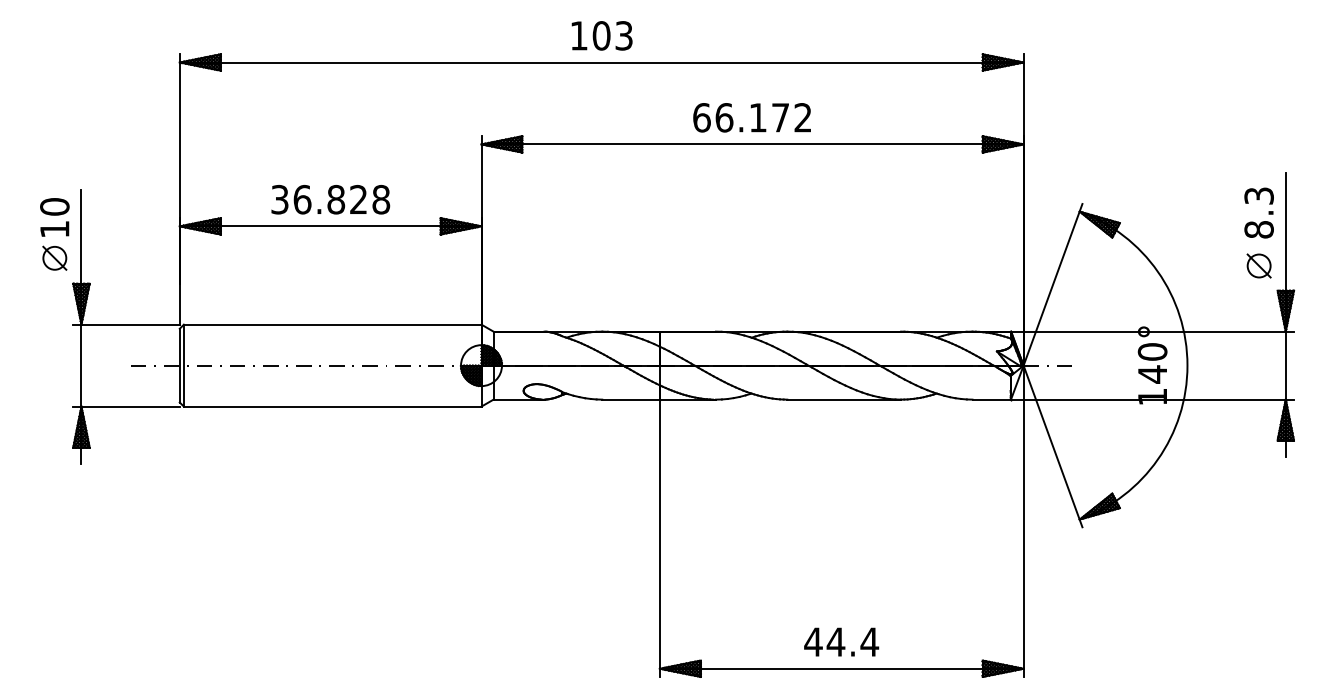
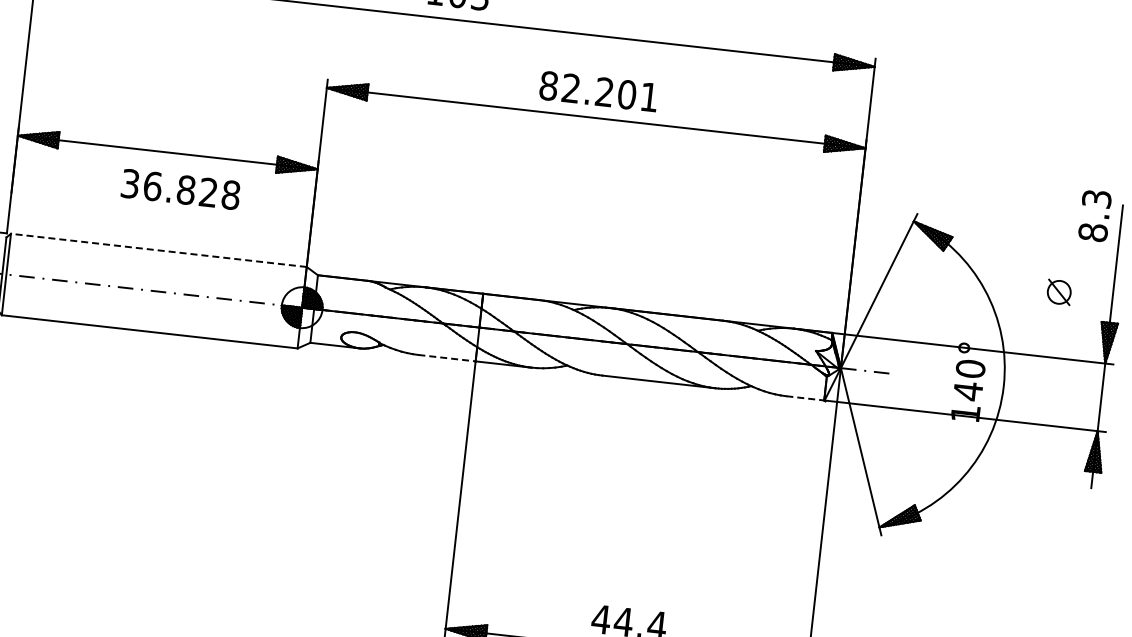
text: (752, 117) -> (599, 91), 66.172 -> 82.201
text: (330, 199) -> (180, 189), moved
text: (1258, 212) -> (1094, 215), moved
part: (1258, 265) -> (1058, 291), moved
line: (332, 324) -> (158, 250), solid -> dashed
line: (631, 399) -> (447, 358), solid -> dashed
line: (992, 399) -> (806, 398), solid -> dashed

